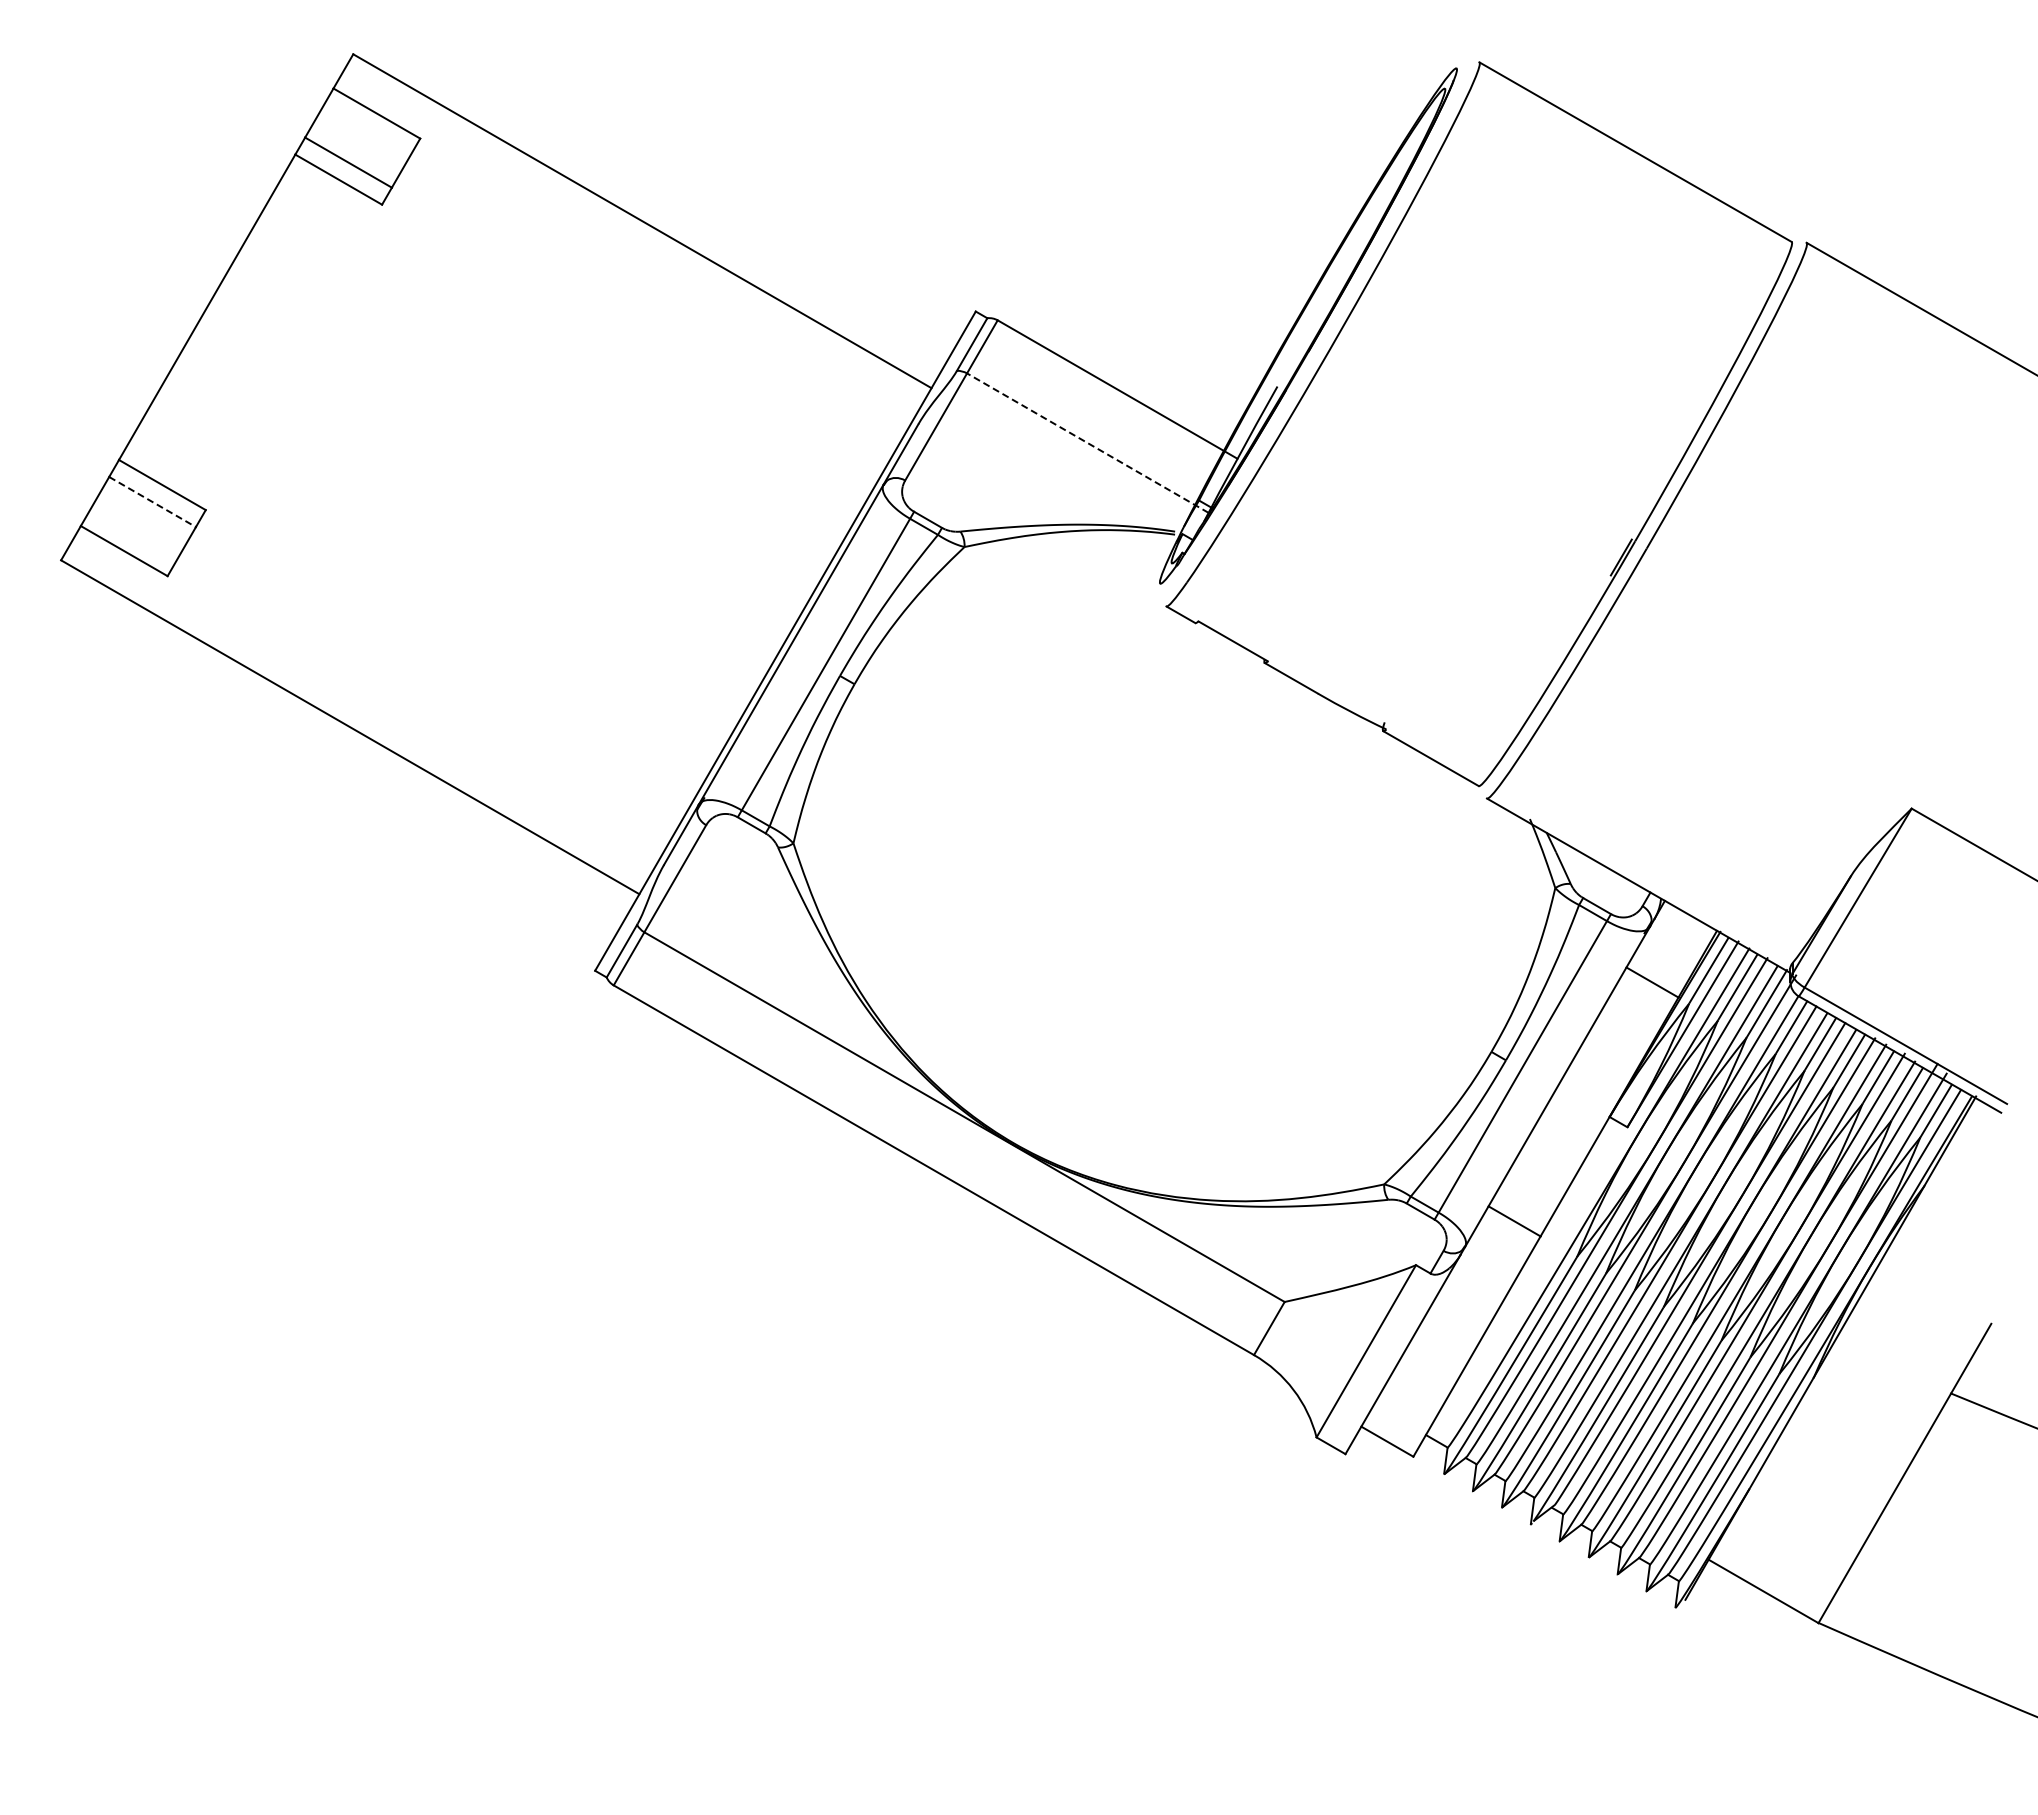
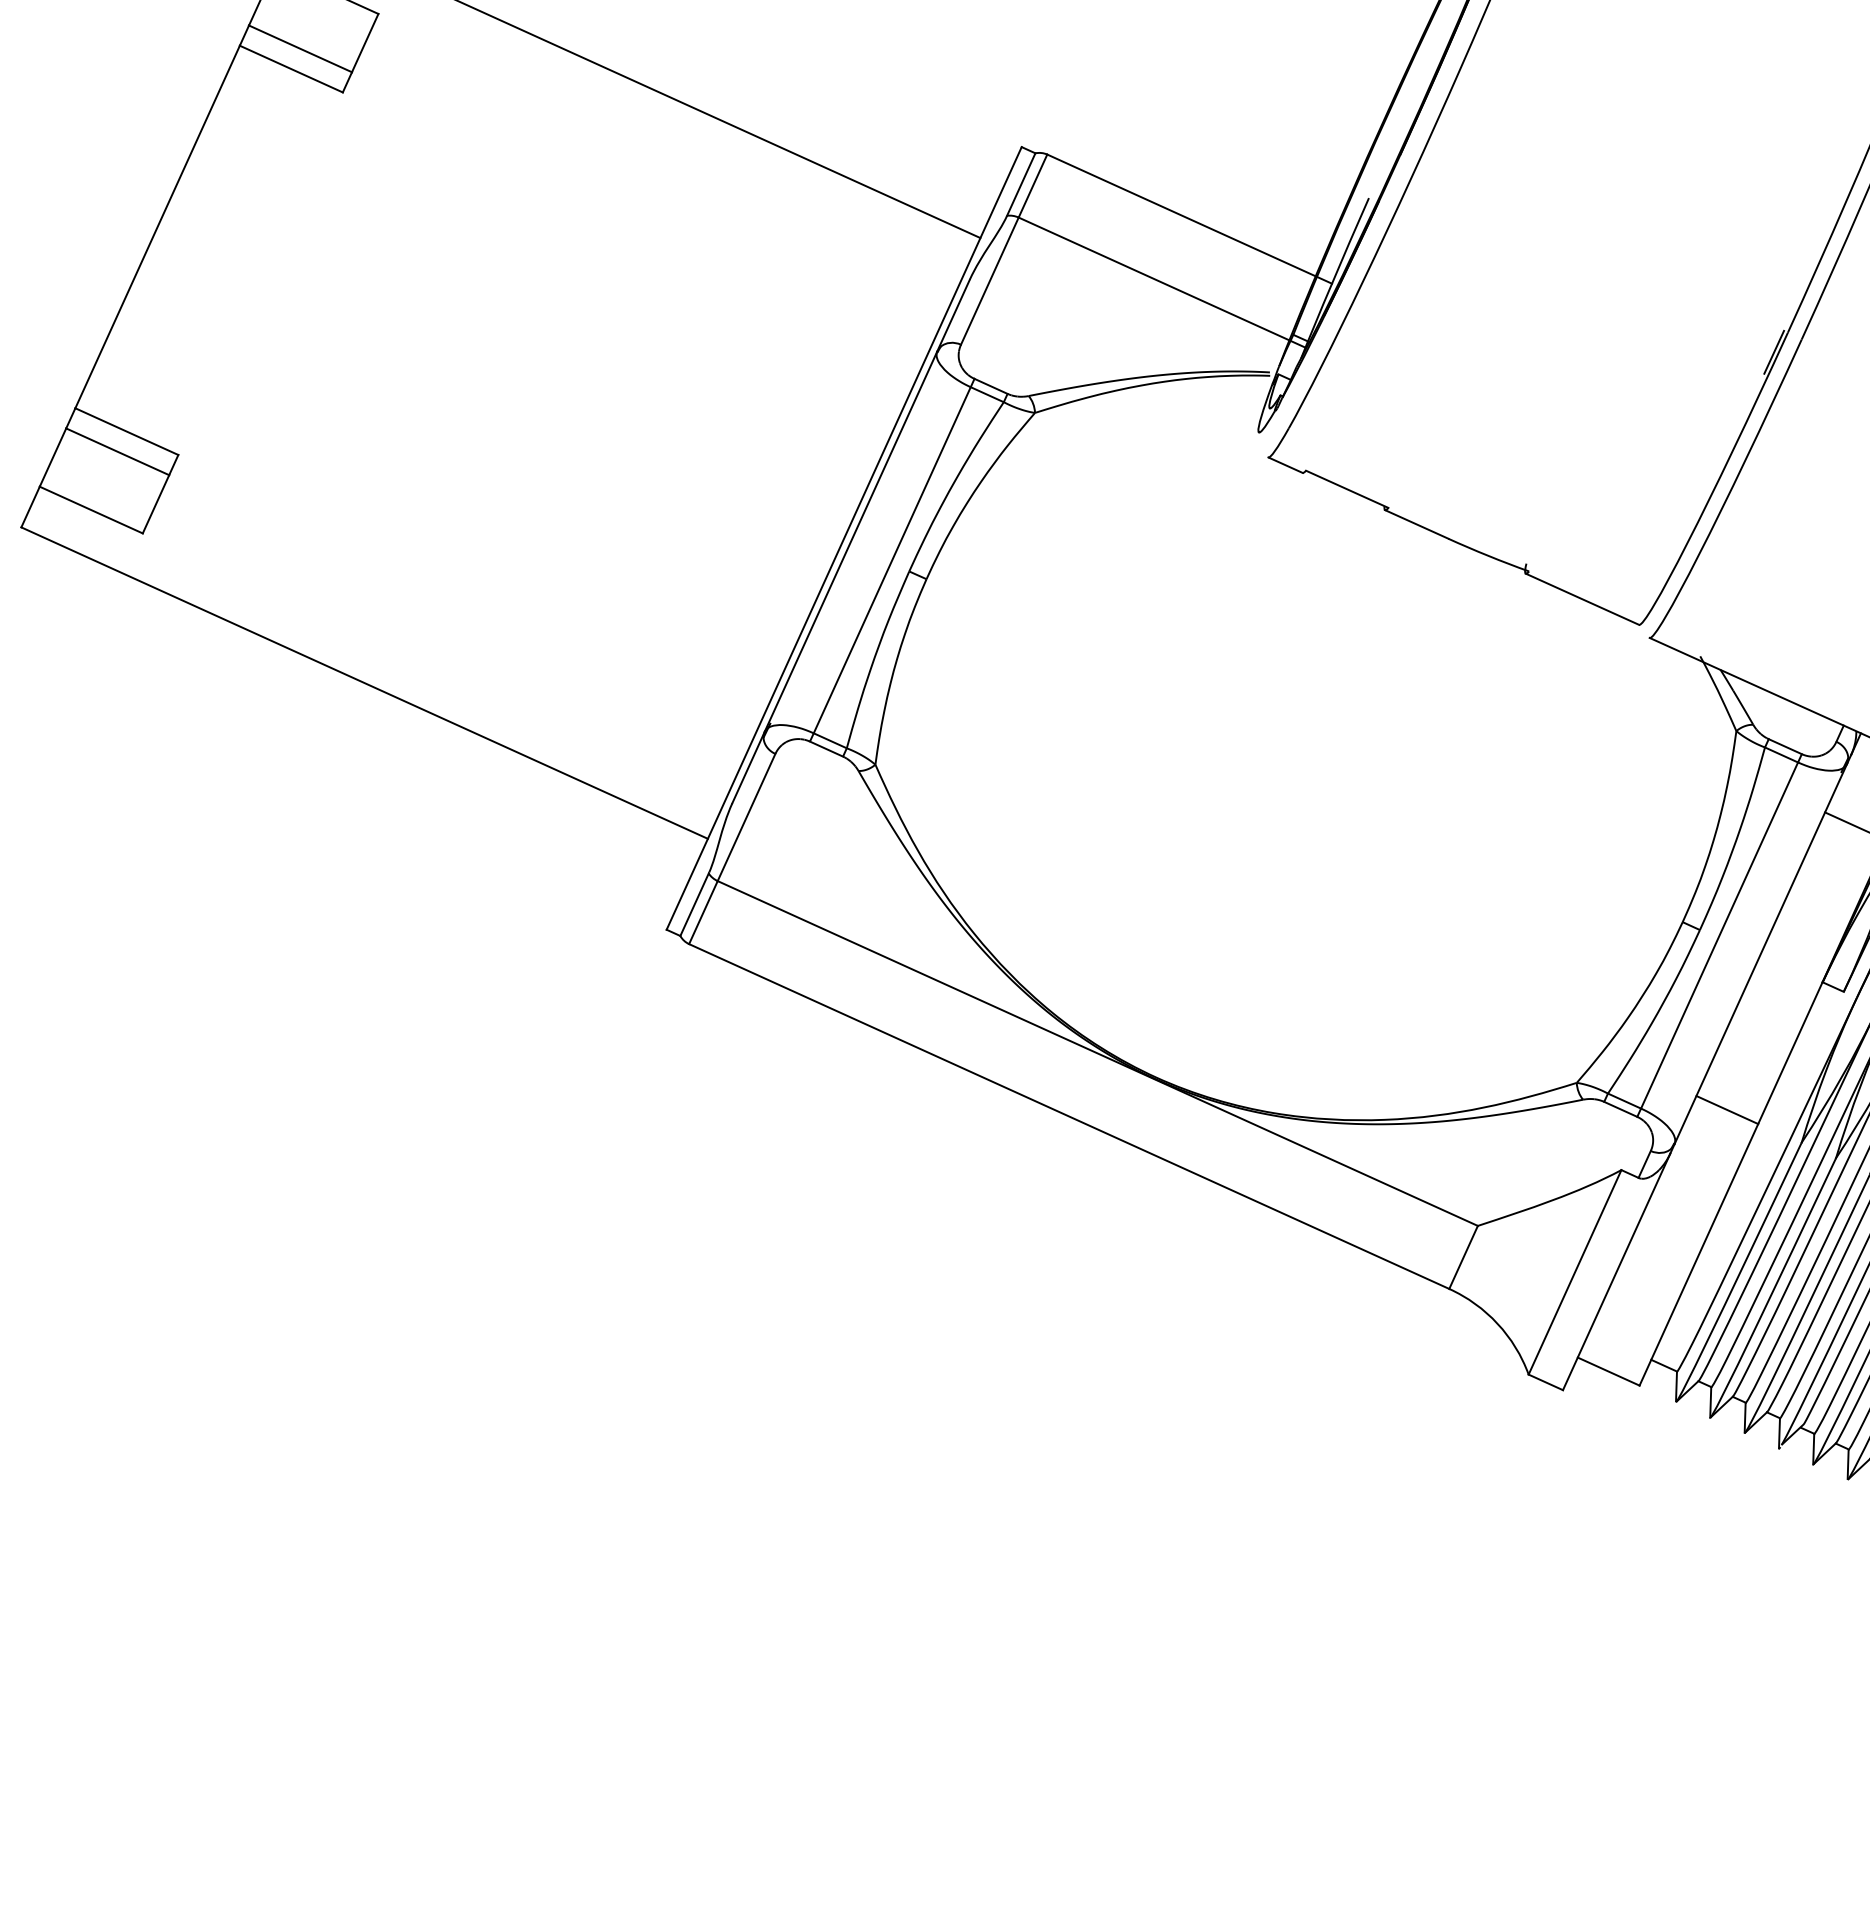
line: (1087, 442) -> (1161, 281), dashed -> solid
line: (153, 502) -> (118, 452), dashed -> solid

